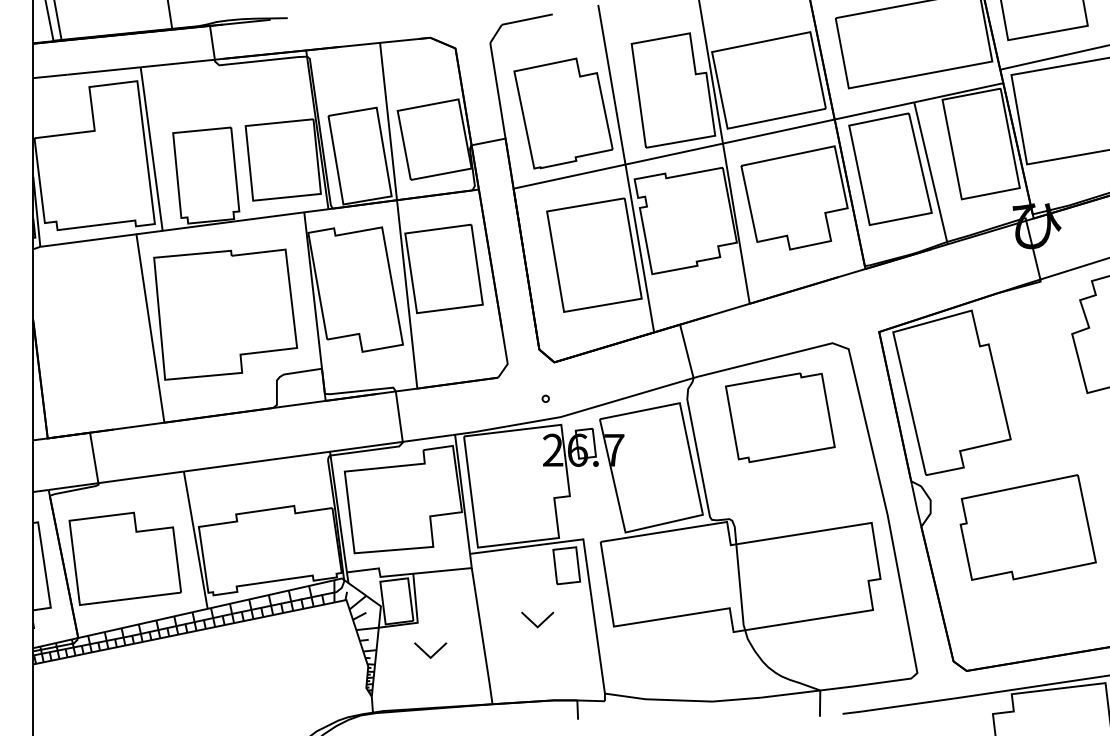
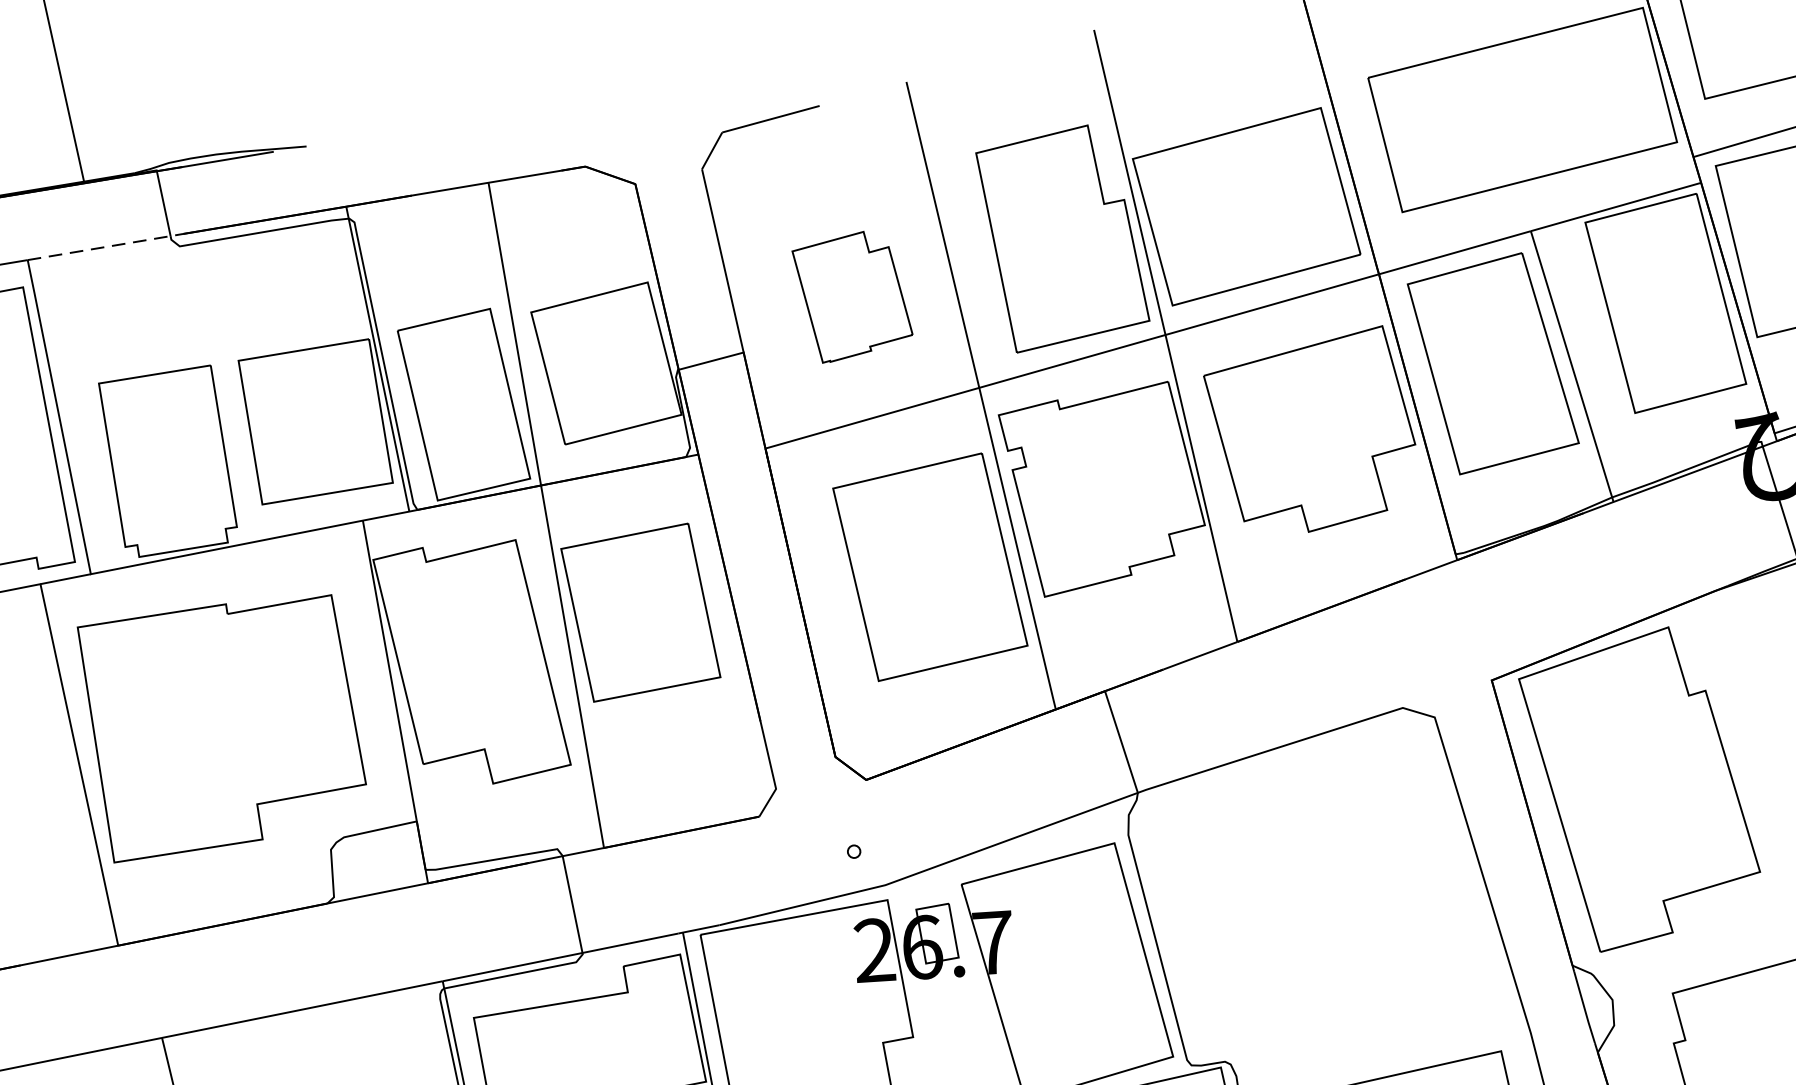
line: (182, 63) -> (108, 247), solid -> dashed
part: (563, 113) -> (852, 296), size x0.6
part: (780, 417) -> (1311, 858), removed

